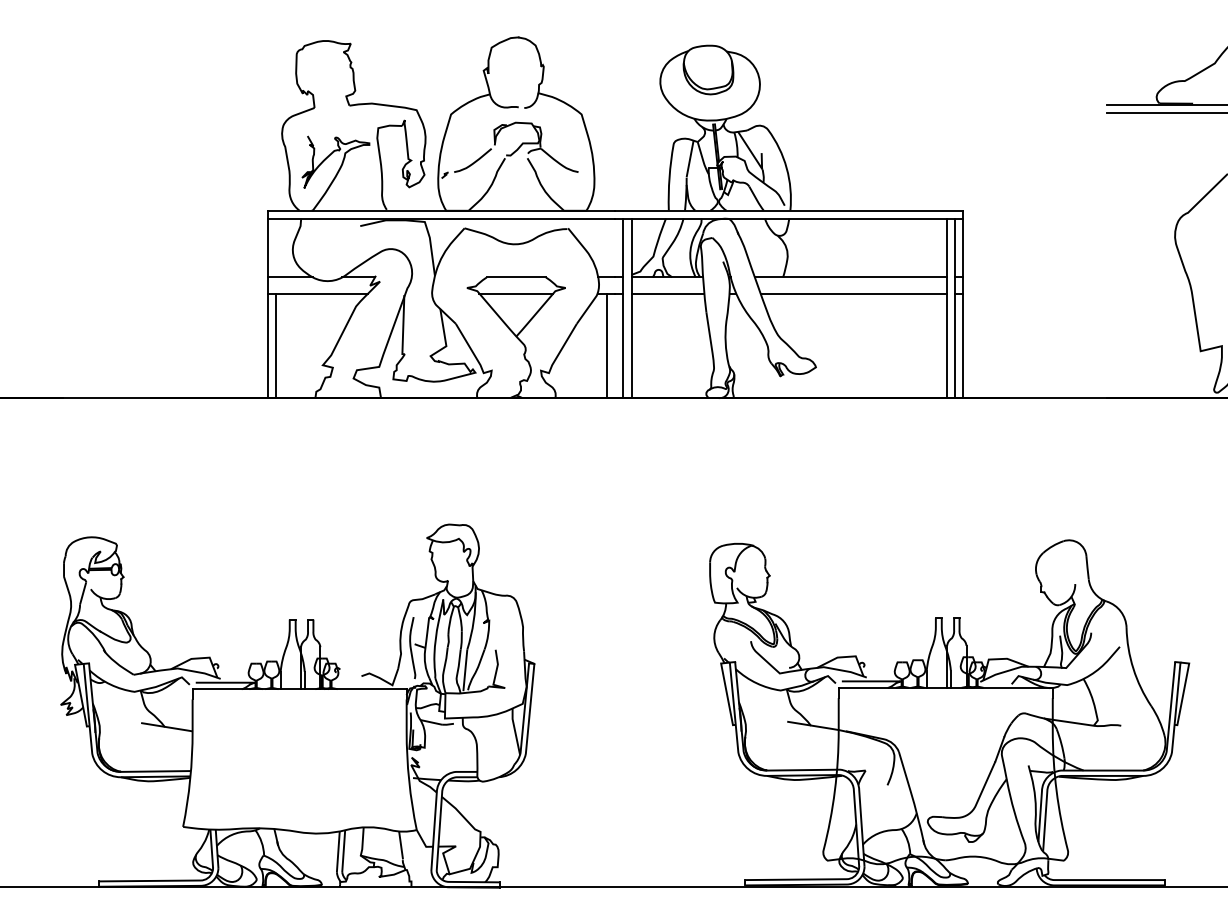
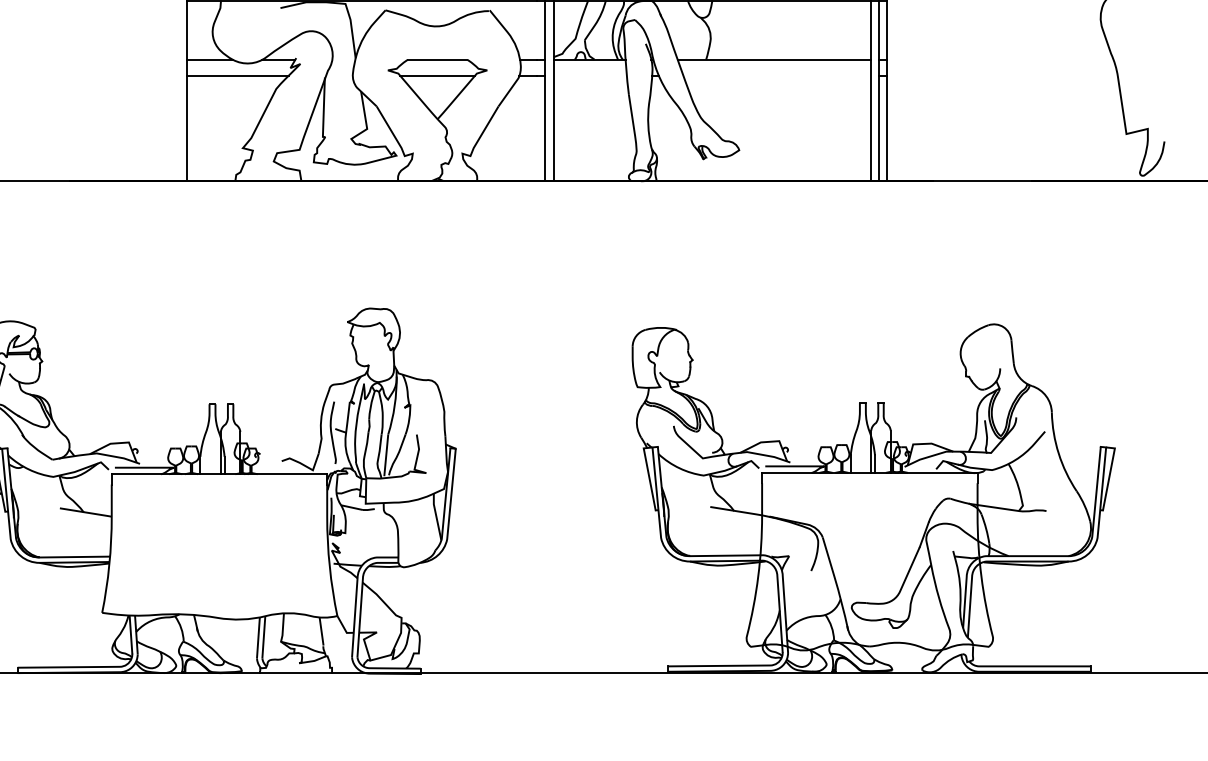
line: (667, 293) -> (589, 75), removed
line: (853, 293) -> (776, 75), removed
line: (275, 345) -> (195, 128), removed
line: (607, 345) -> (529, 128), removed

